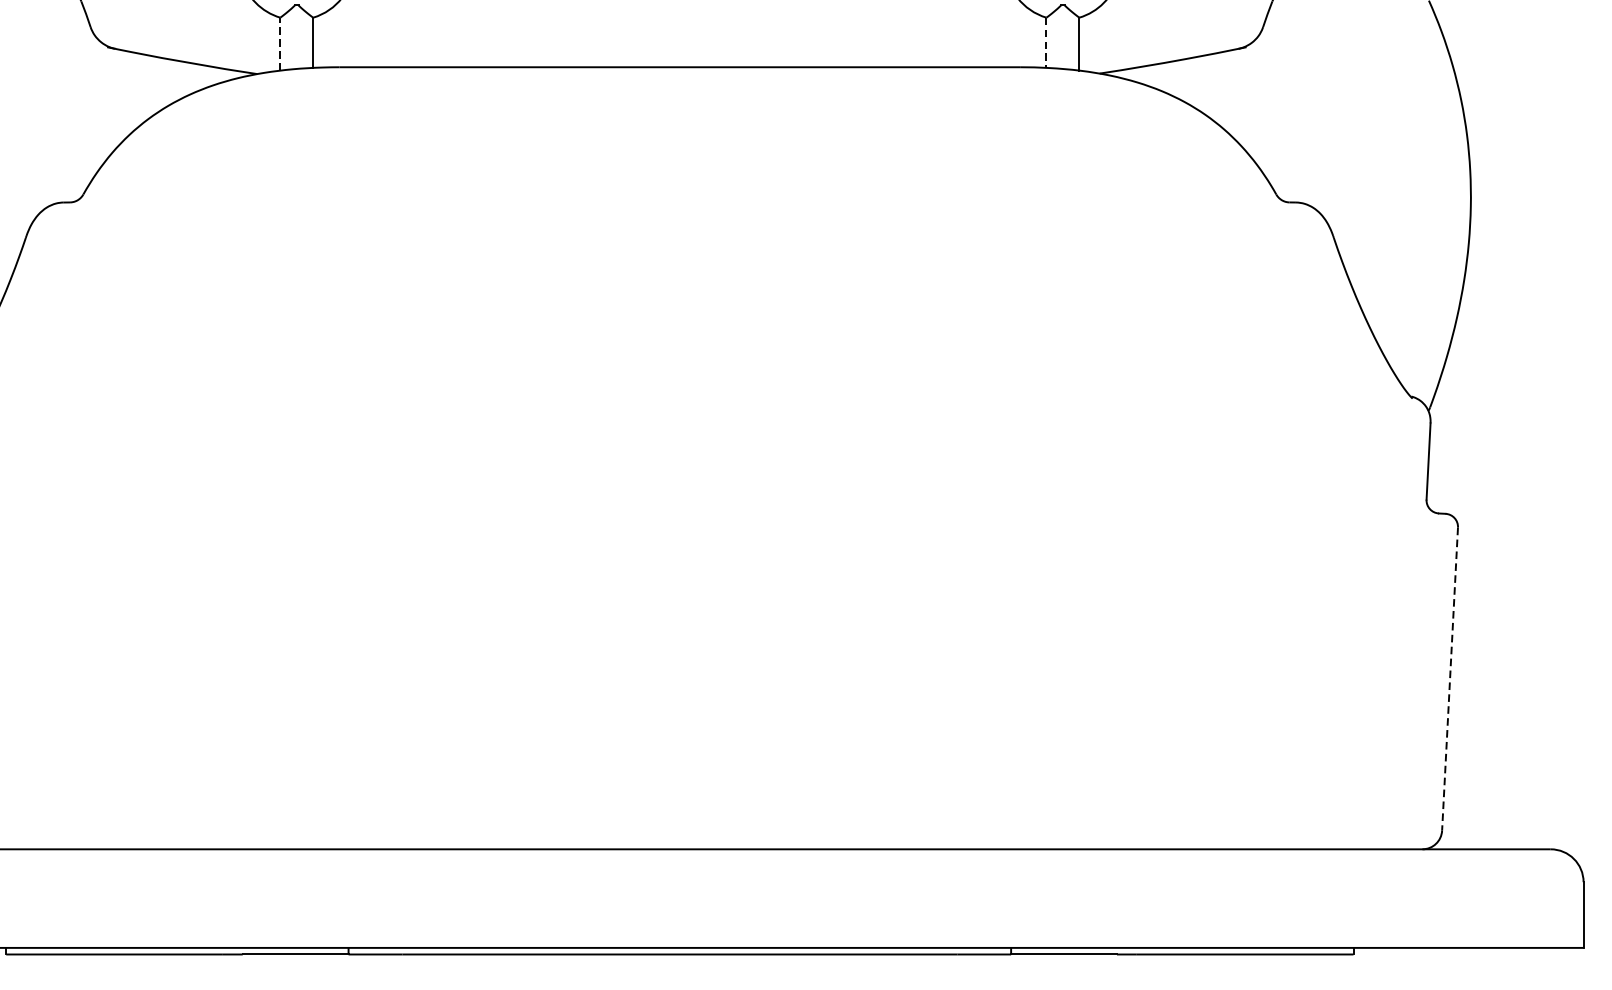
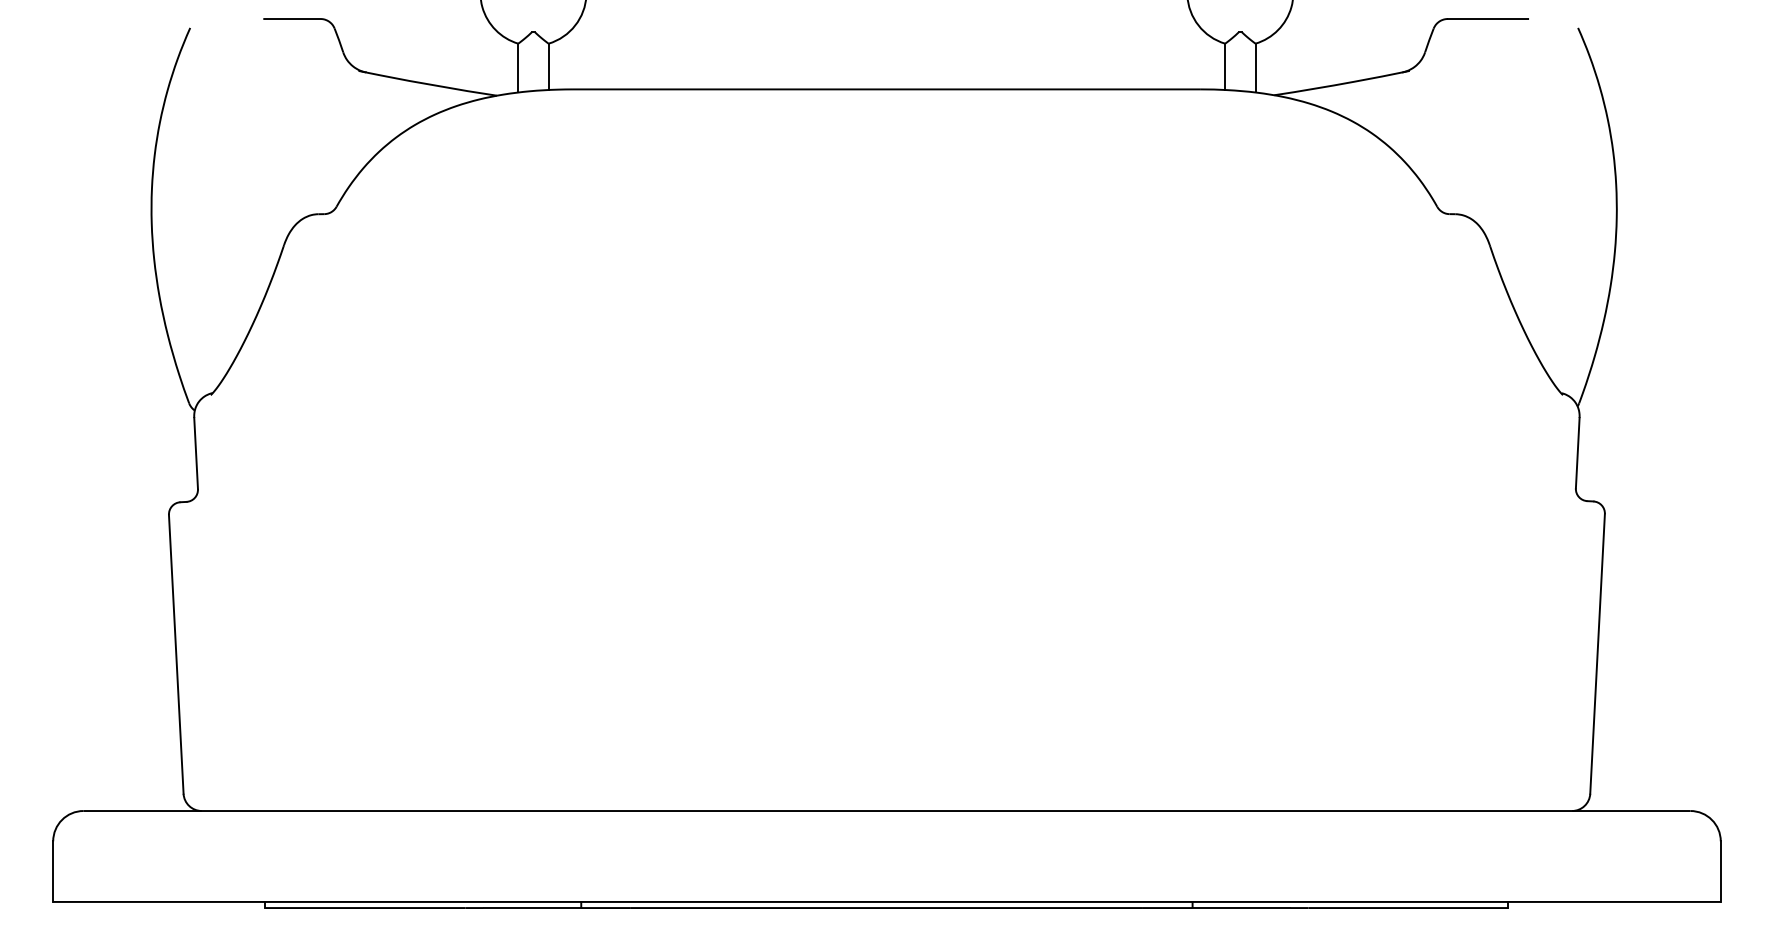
line: (280, 43) -> (518, 67), dashed -> solid
line: (1046, 43) -> (1225, 67), dashed -> solid
line: (1449, 679) -> (1597, 654), dashed -> solid

